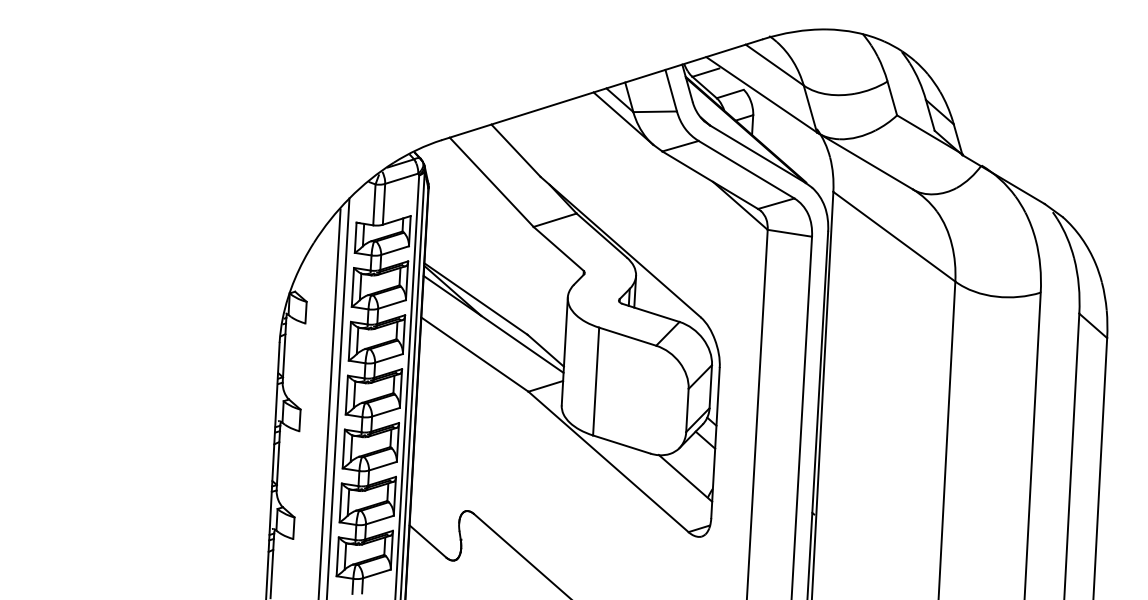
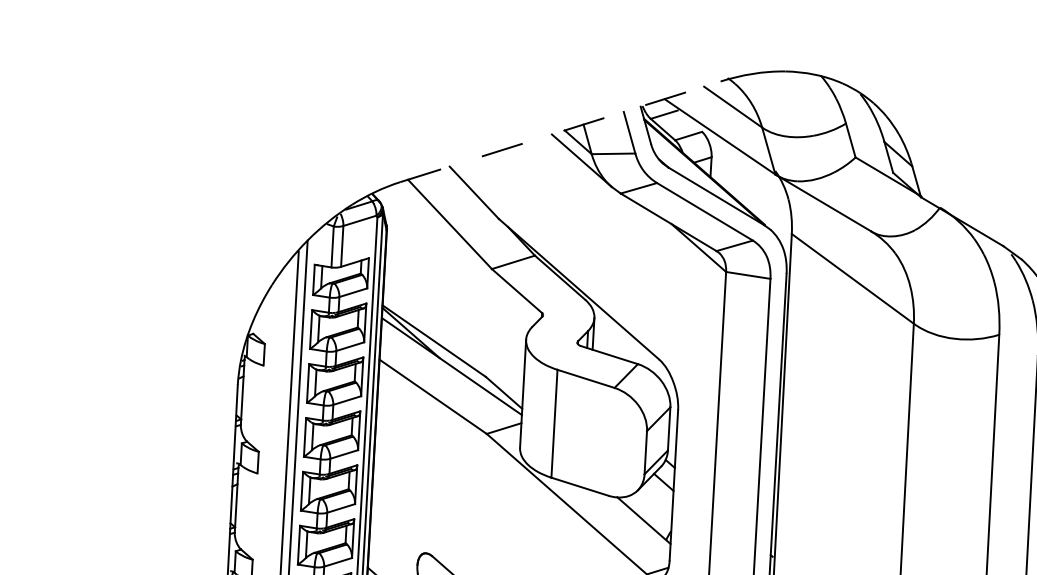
line: (602, 89) -> (560, 131), solid -> dashed

